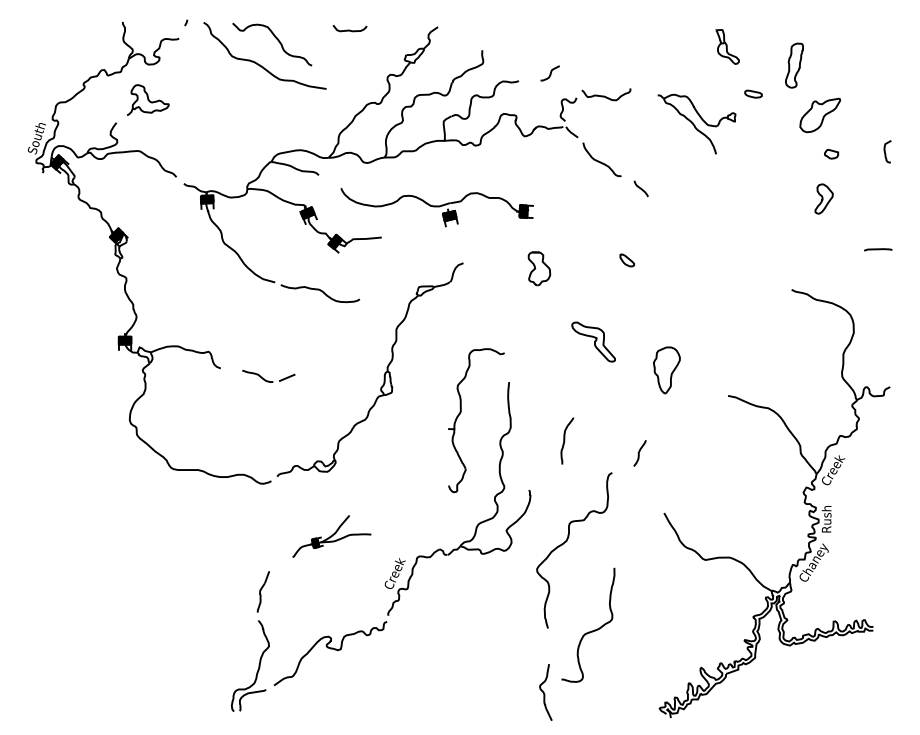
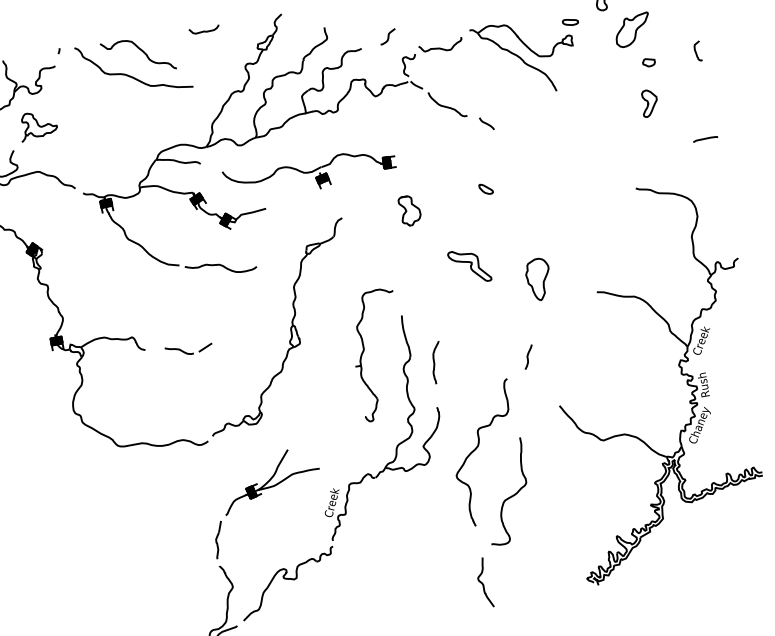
part: (696, 124) -> (525, 58), size x1.43
part: (567, 440) -> (437, 362), moved
part: (331, 536) -> (270, 480), size x1.43
curve: (591, 630) -> (509, 496), moved

